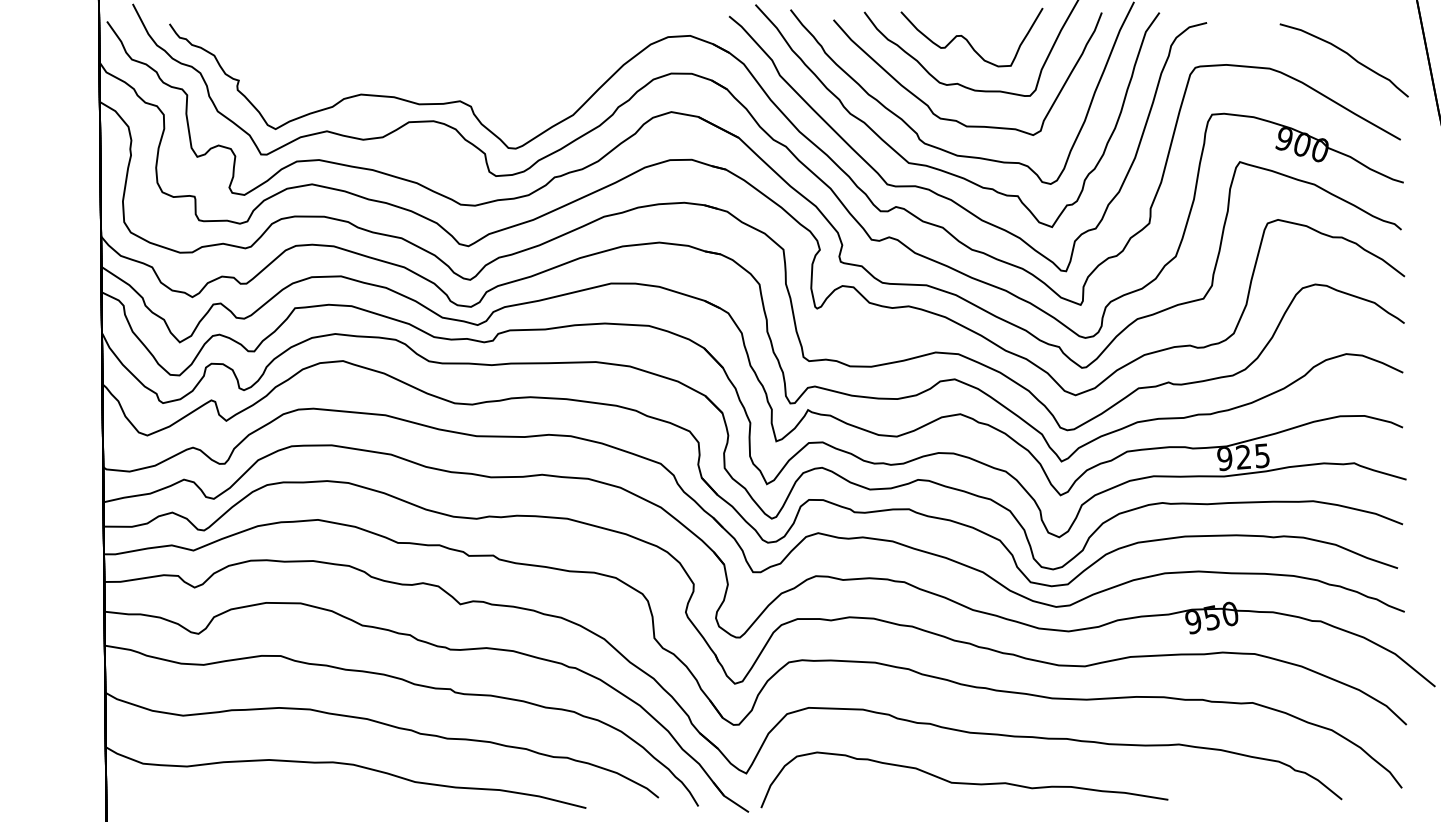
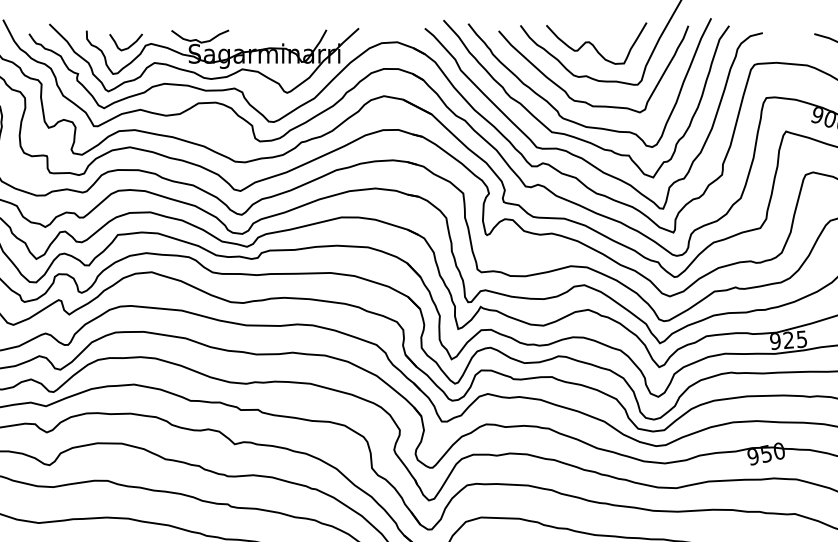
part: (416, 58) -> (203, 58), added

